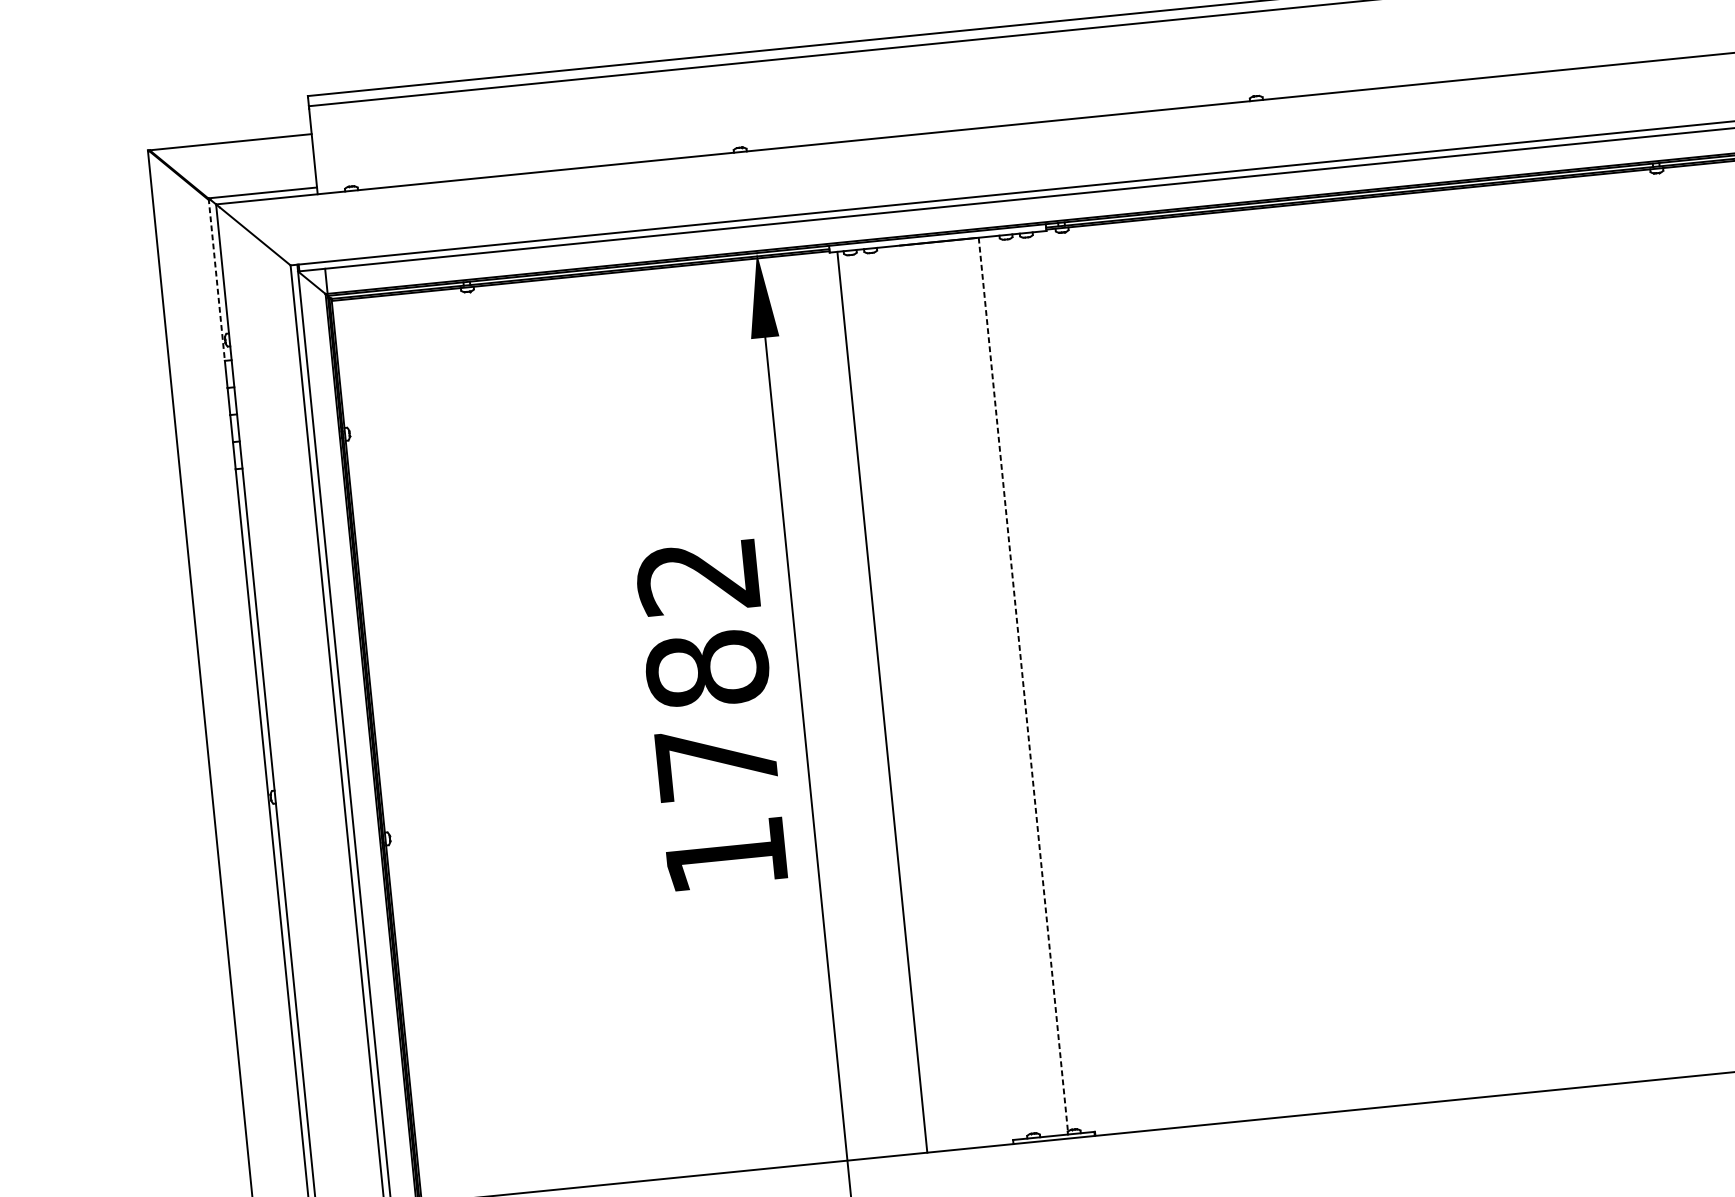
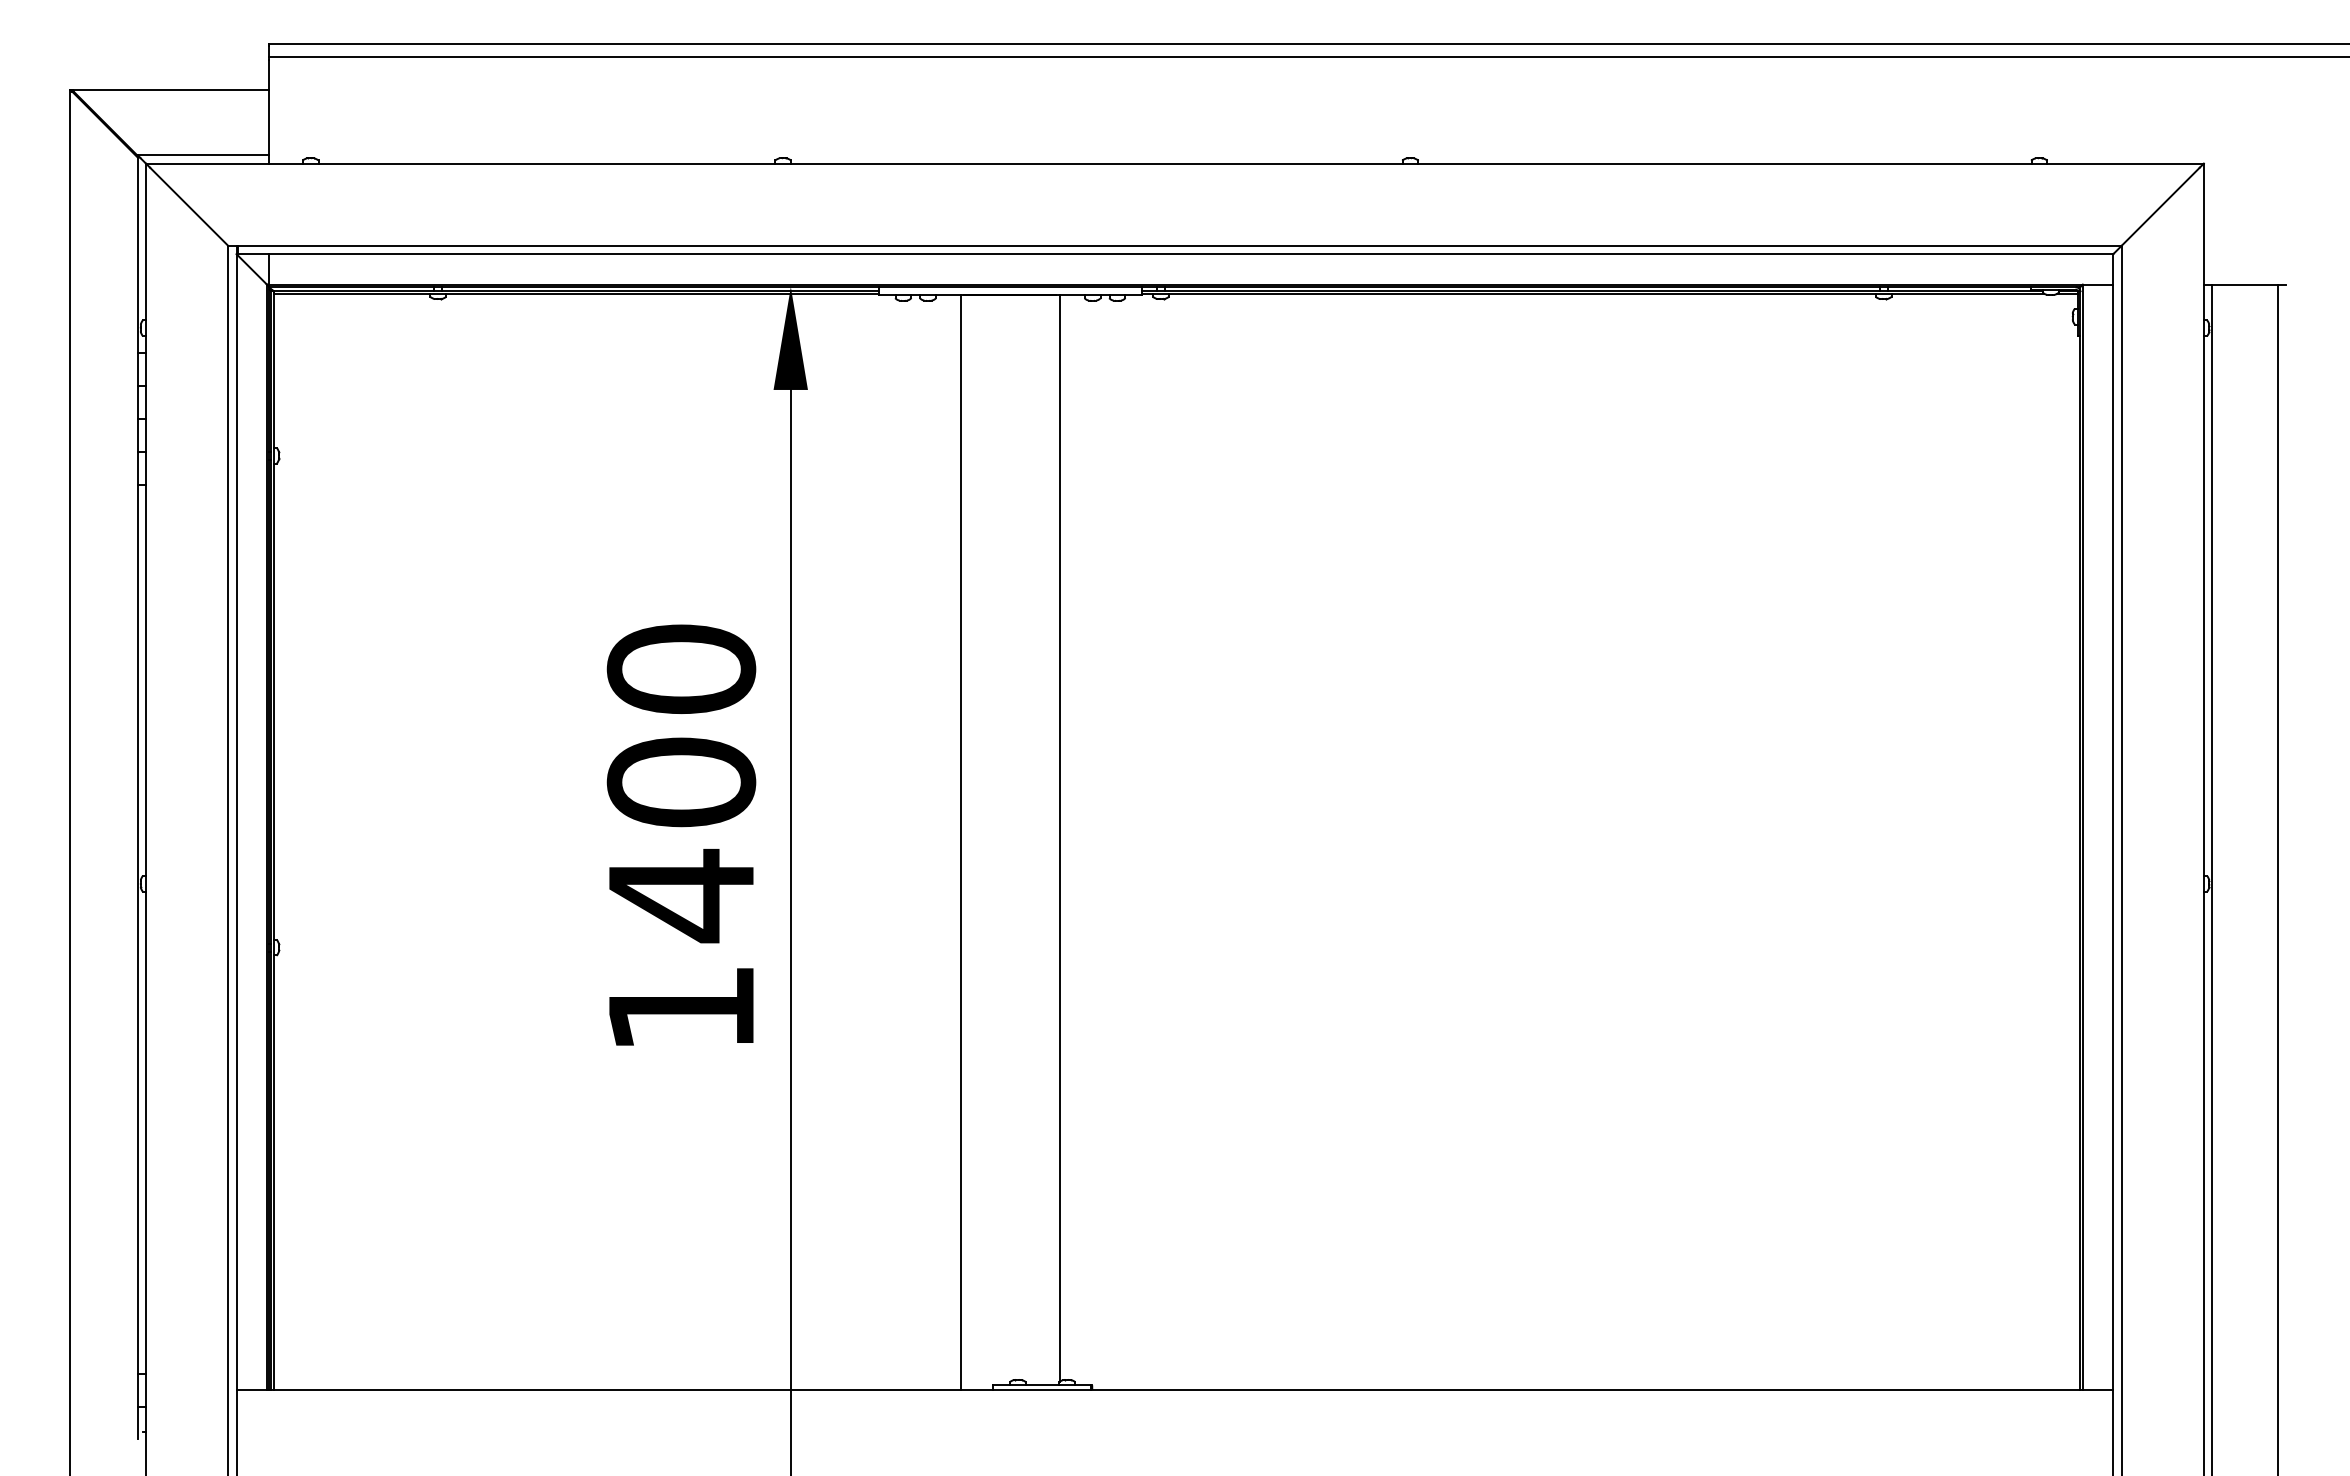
line: (216, 279) -> (137, 254), dashed -> solid
text: (707, 670) -> (681, 783), 1782 -> 1400
line: (1023, 685) -> (1059, 839), dashed -> solid
line: (881, 702) -> (960, 842), moved

